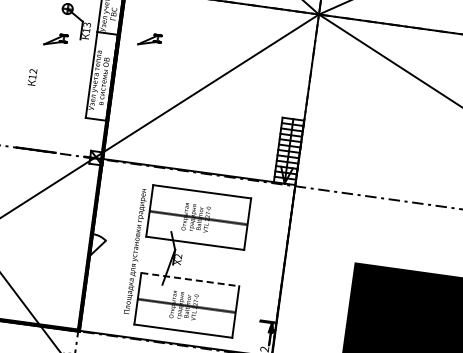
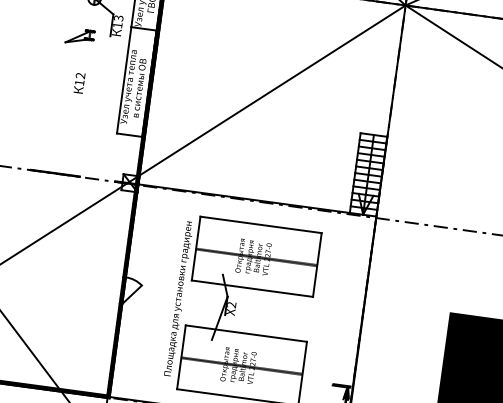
part: (149, 39) -> (195, 36), removed
text: (32, 77) -> (79, 83), moved
line: (190, 279) -> (246, 333), dashed -> solid

